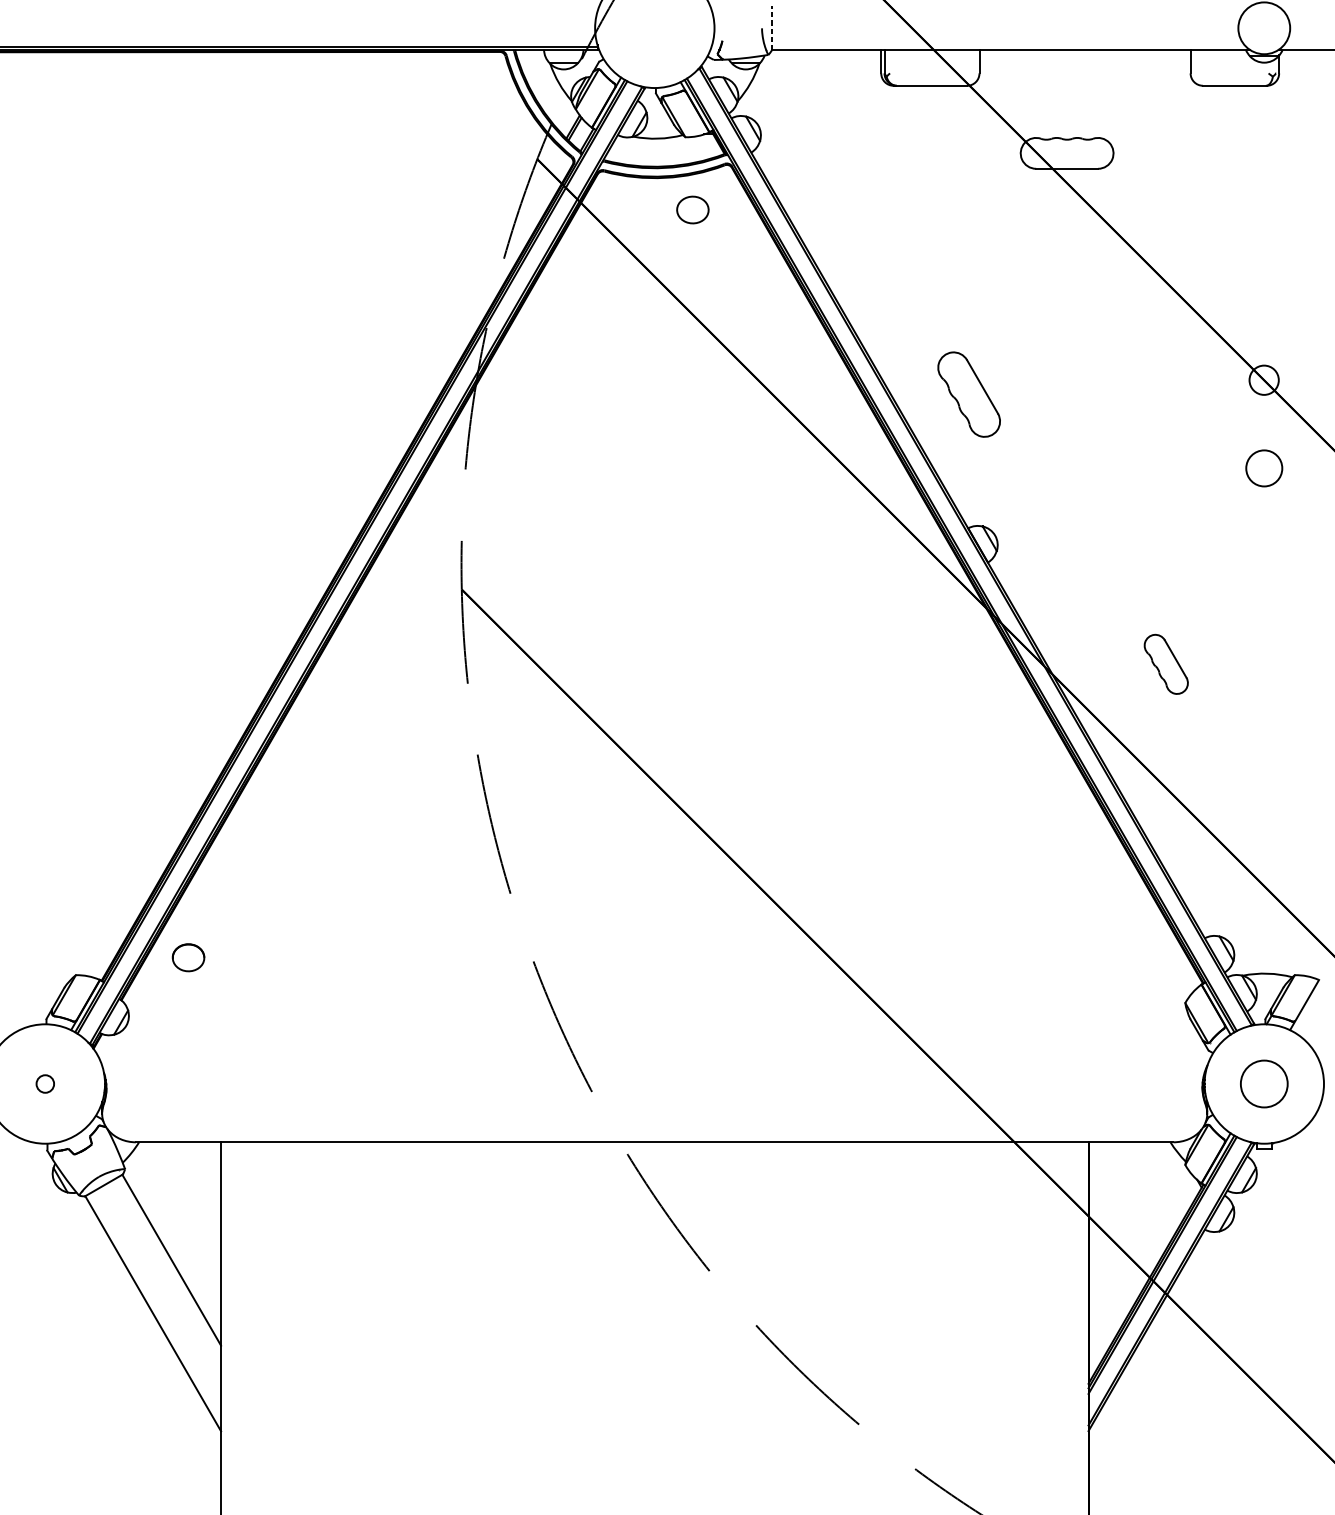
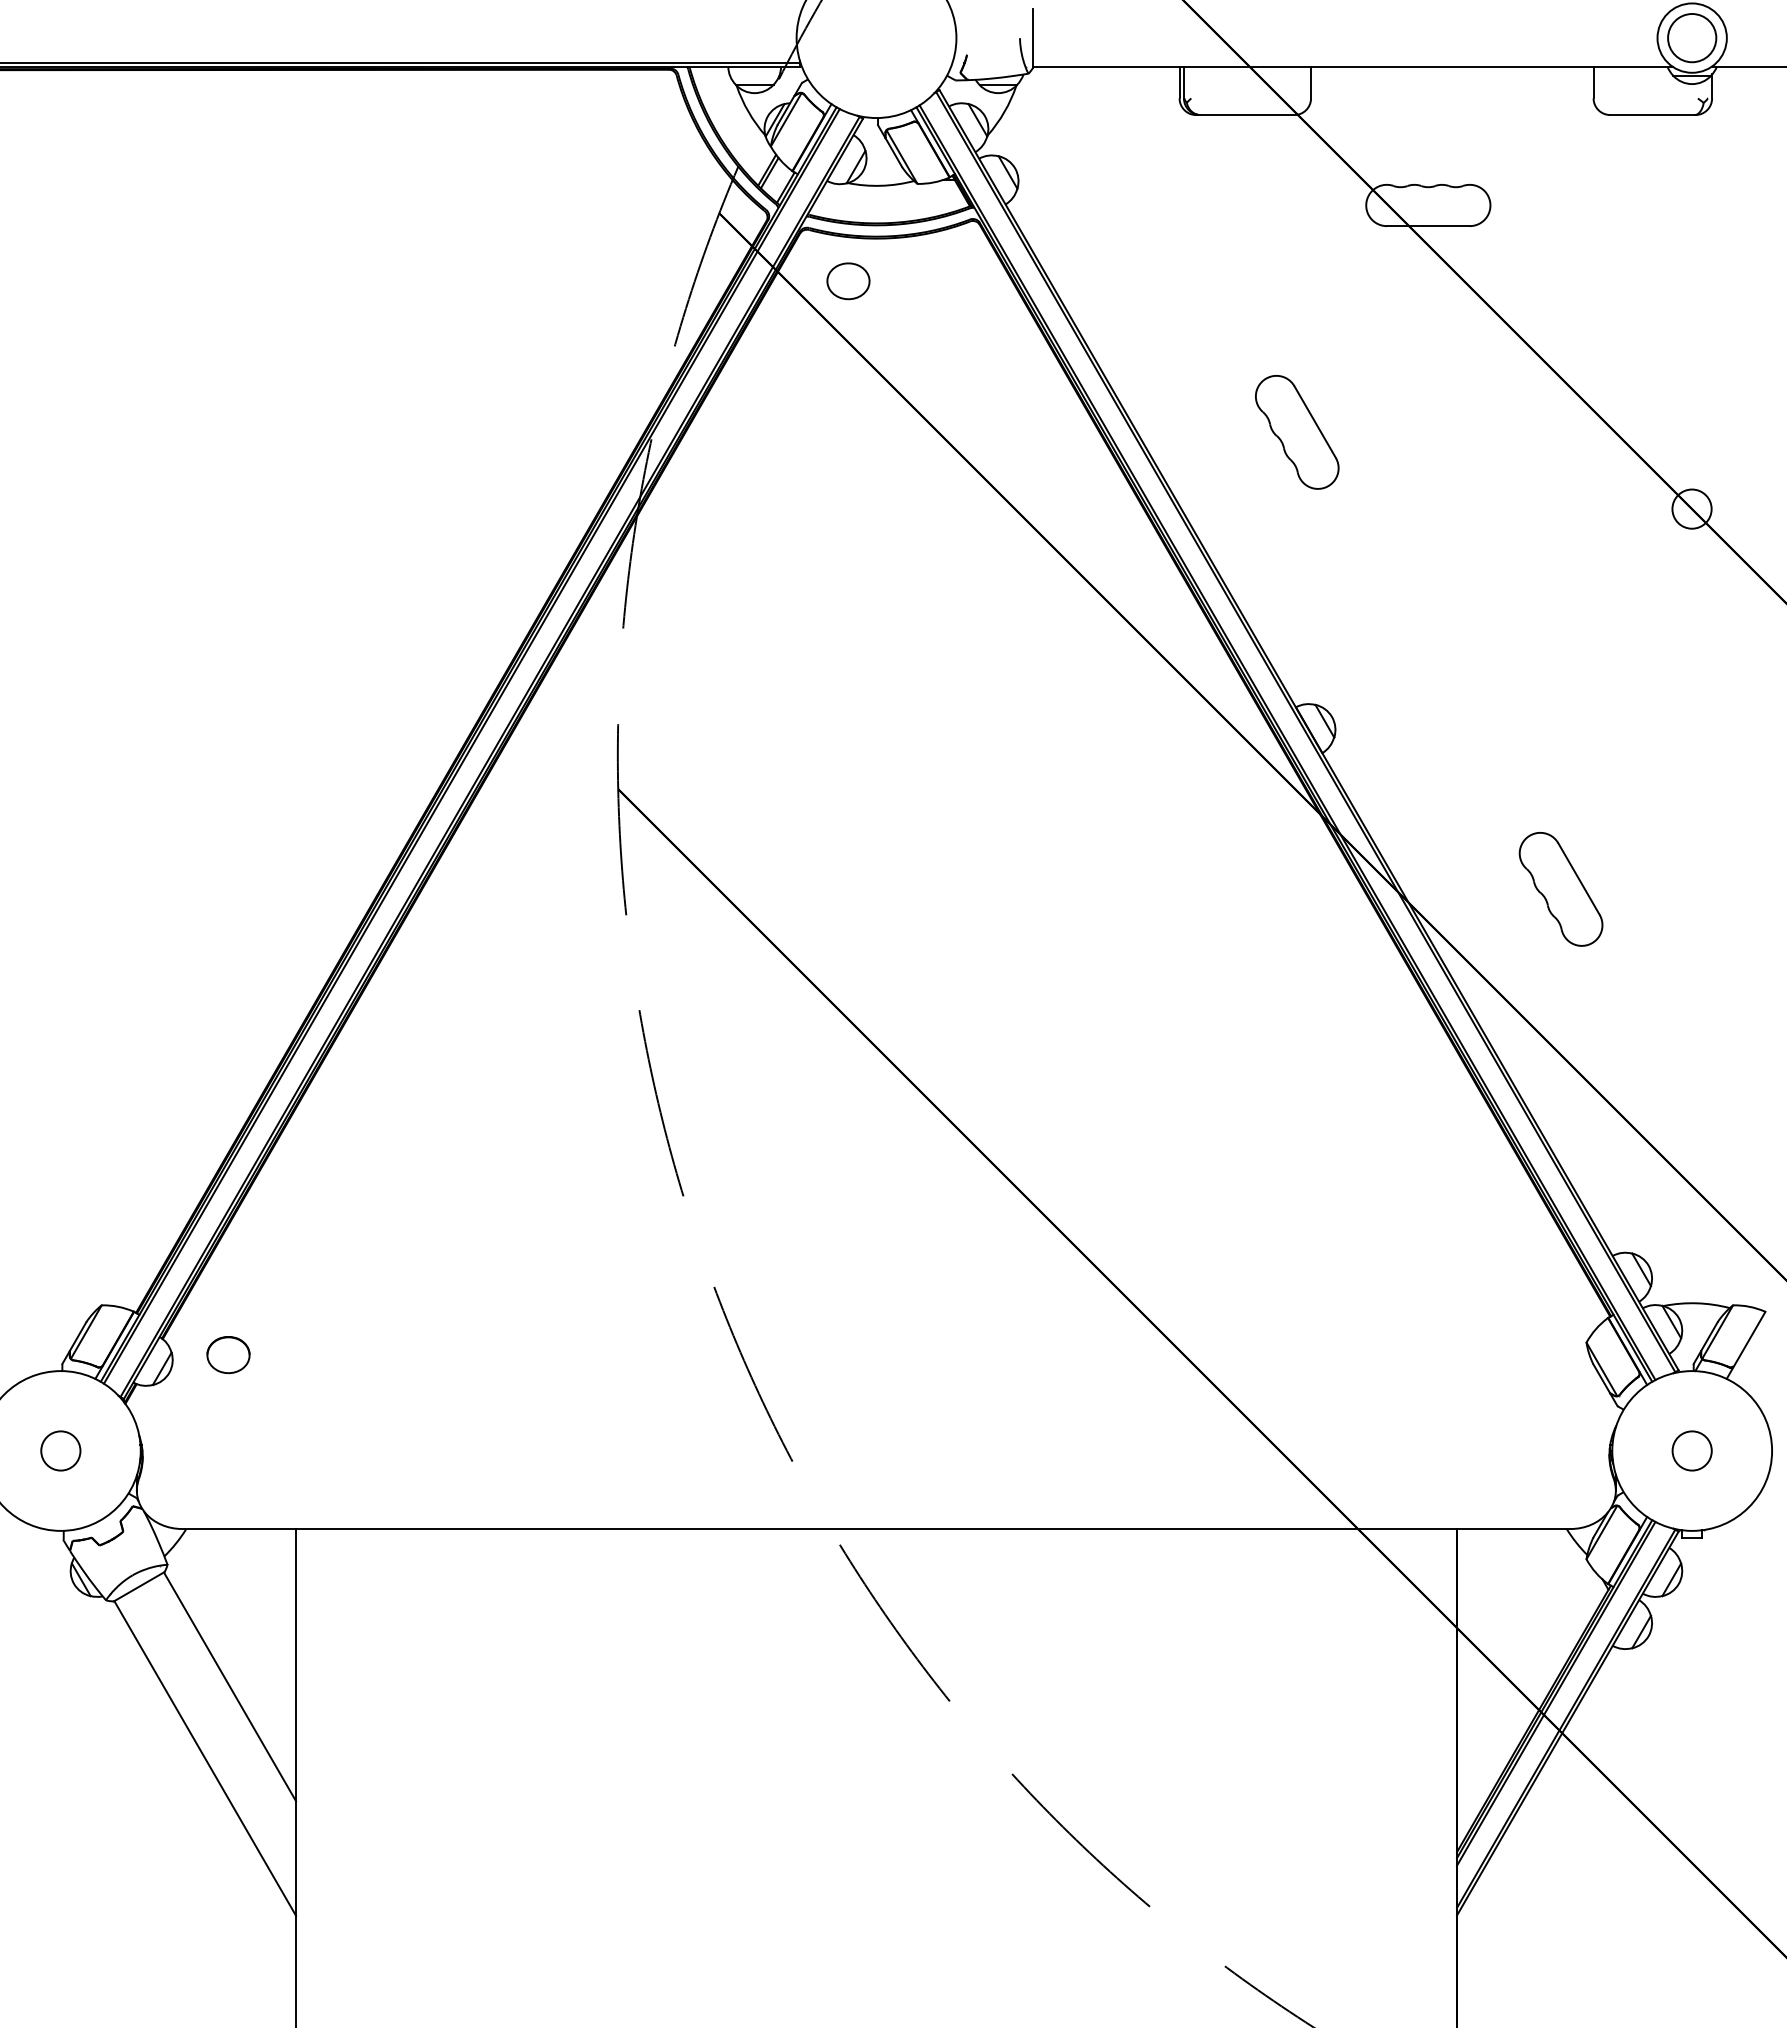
line: (772, 27) -> (1033, 37), dashed -> solid
part: (692, 210) -> (848, 281), moved
part: (969, 394) -> (1297, 432), moved
circle: (1264, 468) -> (1692, 38), moved
part: (1165, 664) -> (1560, 889), size x1.43
part: (188, 958) -> (228, 1355), moved
circle: (45, 1083) -> (60, 1450), size x1.67
circle: (1263, 1083) -> (1691, 1450), size x0.62

